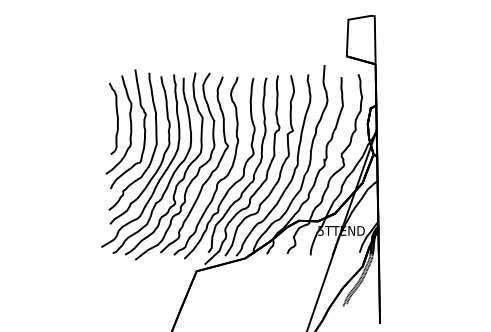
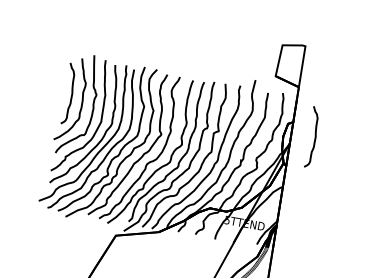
part: (400, 118) -> (311, 136), added

